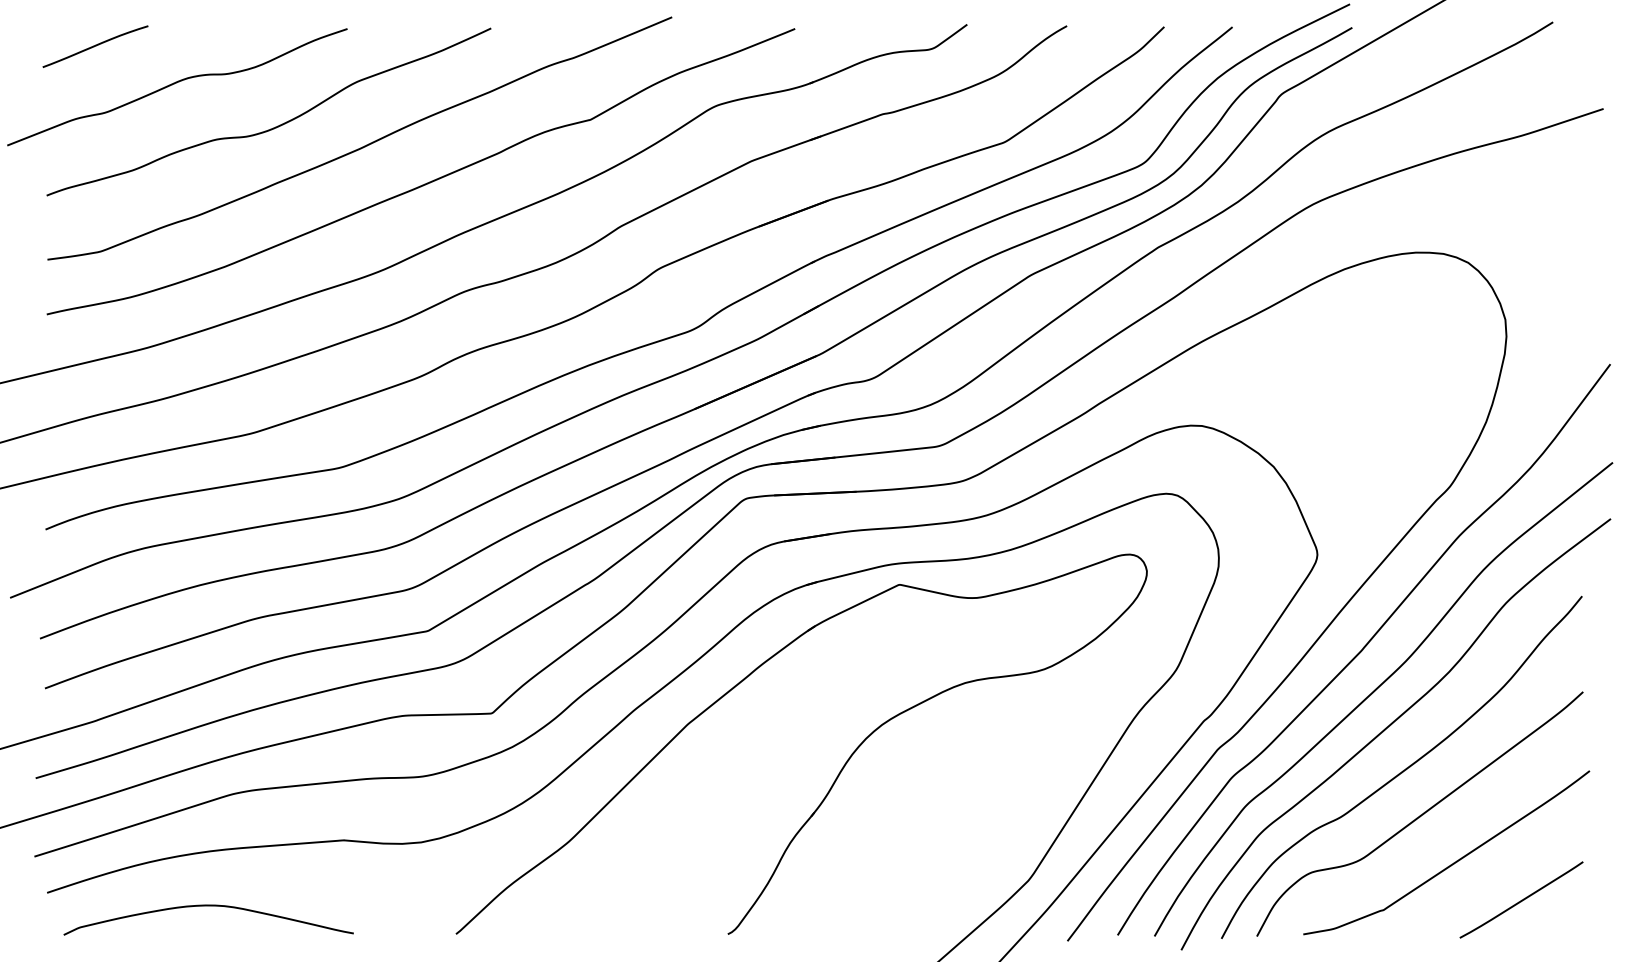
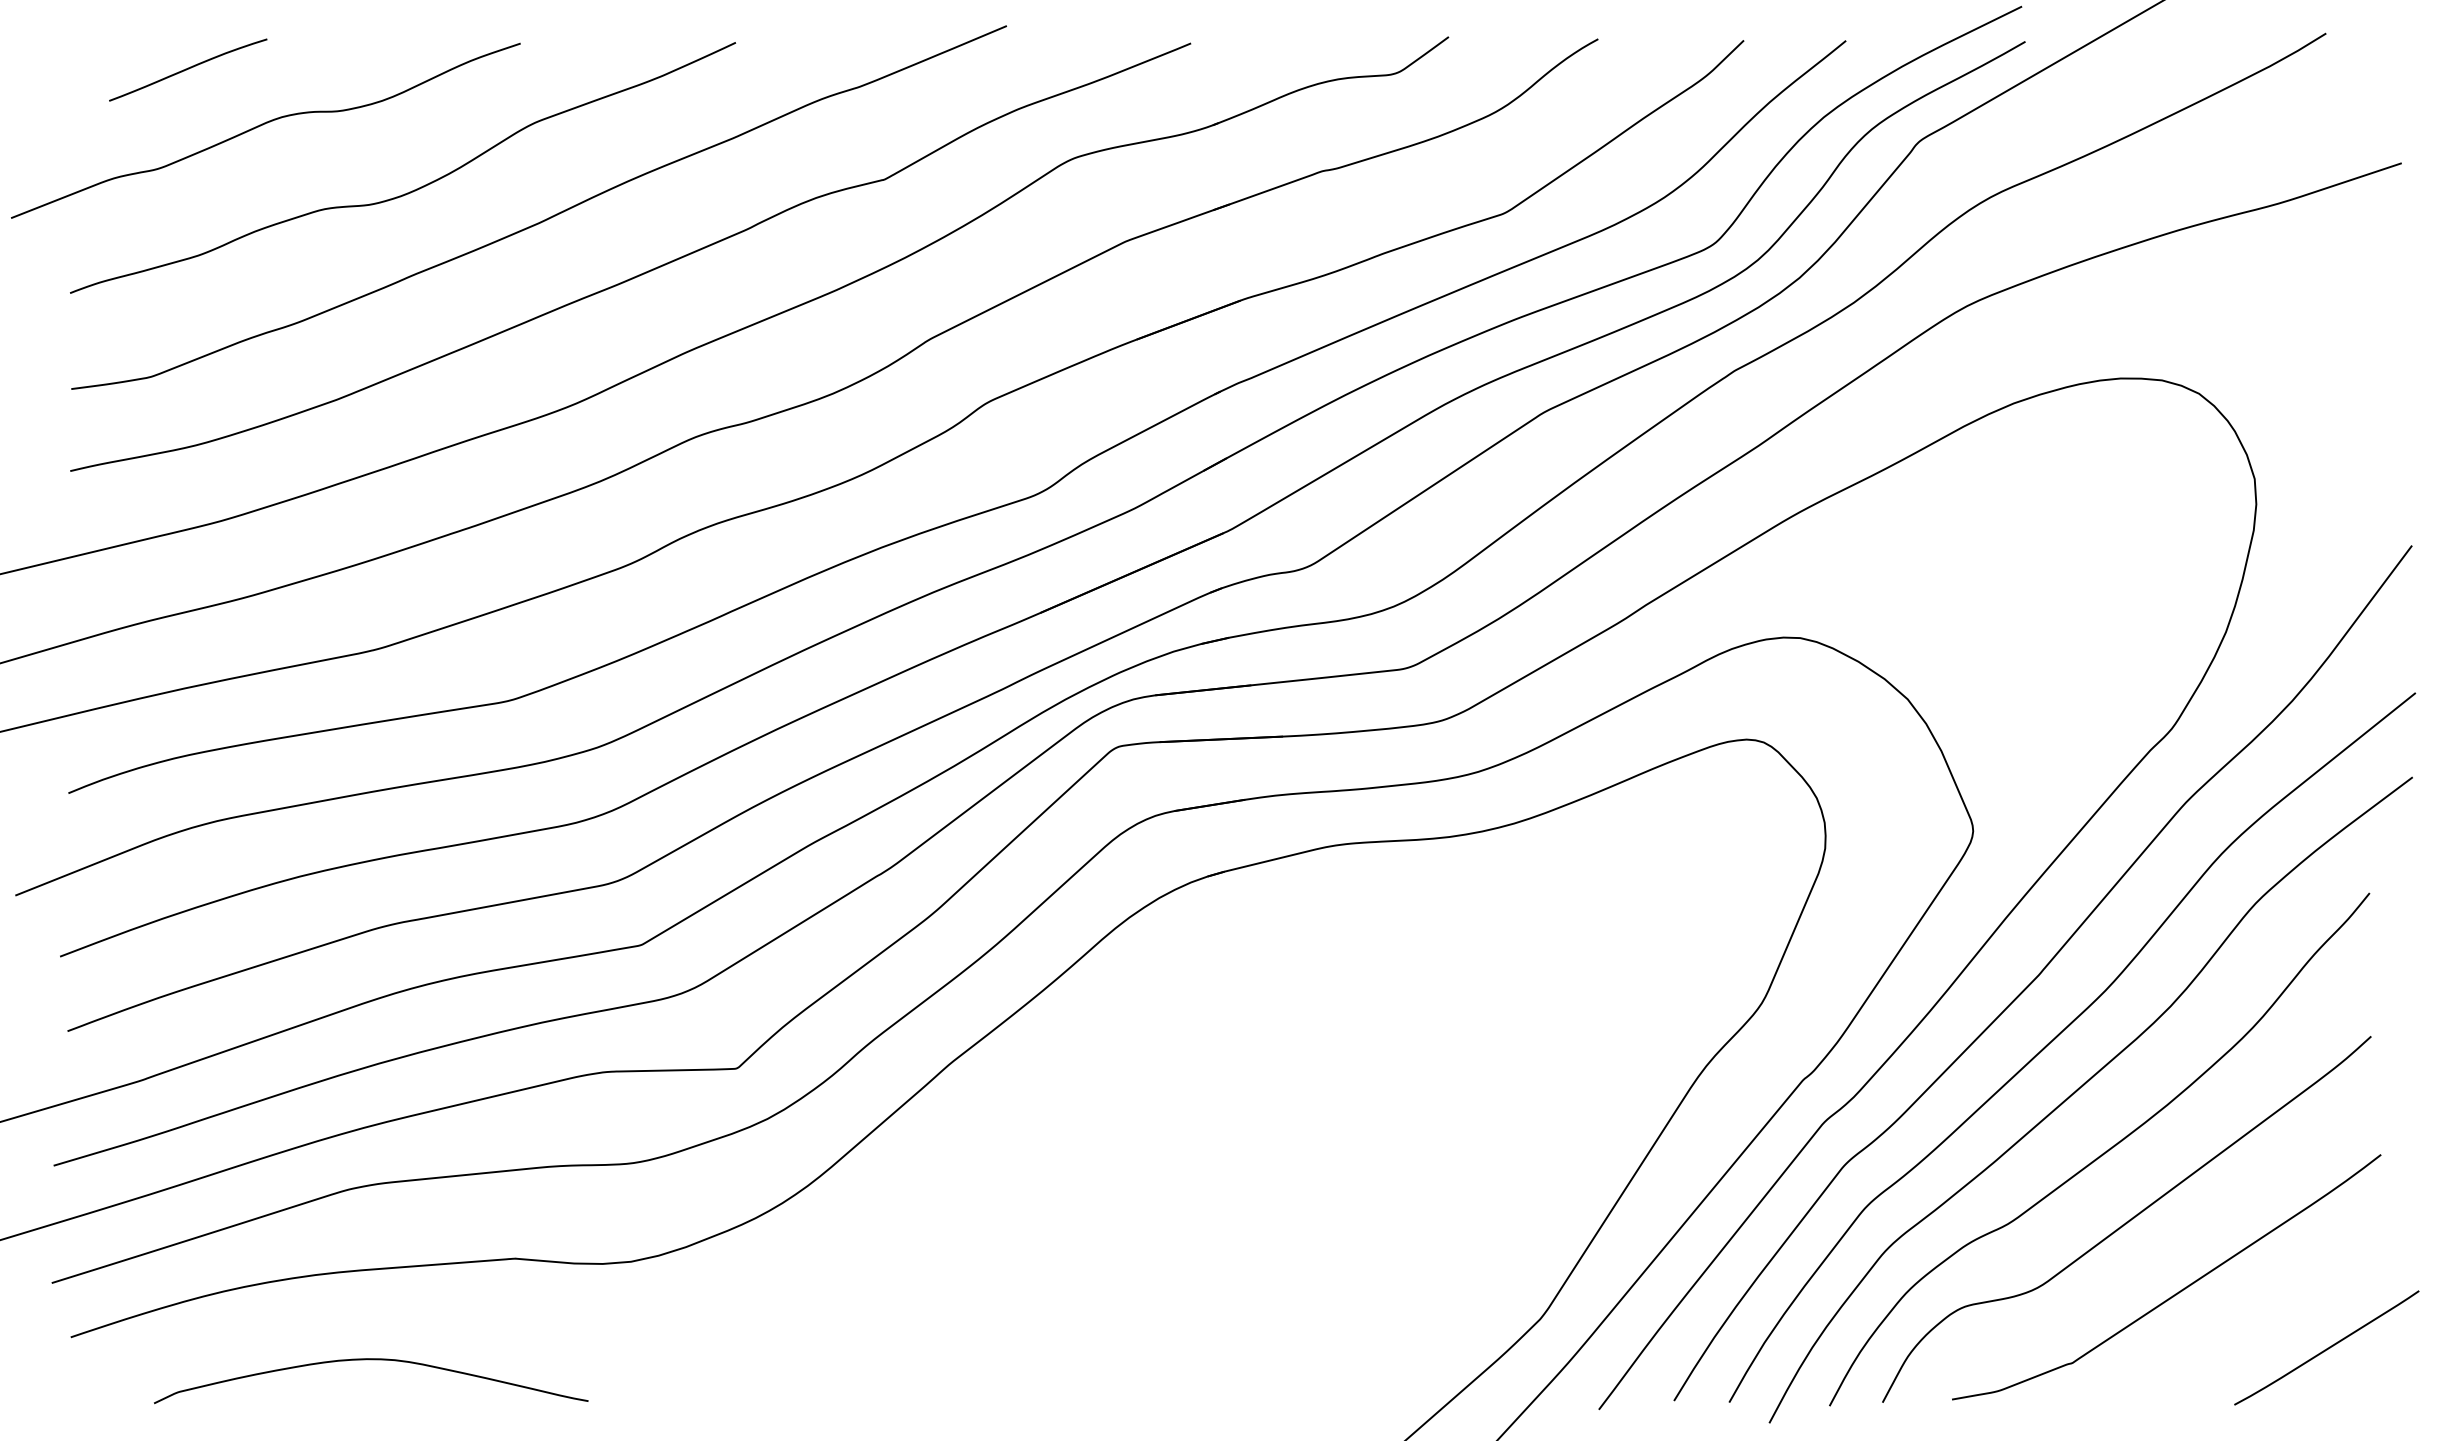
curve: (95, 46) -> (188, 69), moved
part: (841, 768) -> (1260, 1151), removed
curve: (1521, 899) -> (2326, 1347), moved
curve: (208, 906) -> (370, 1360), moved

